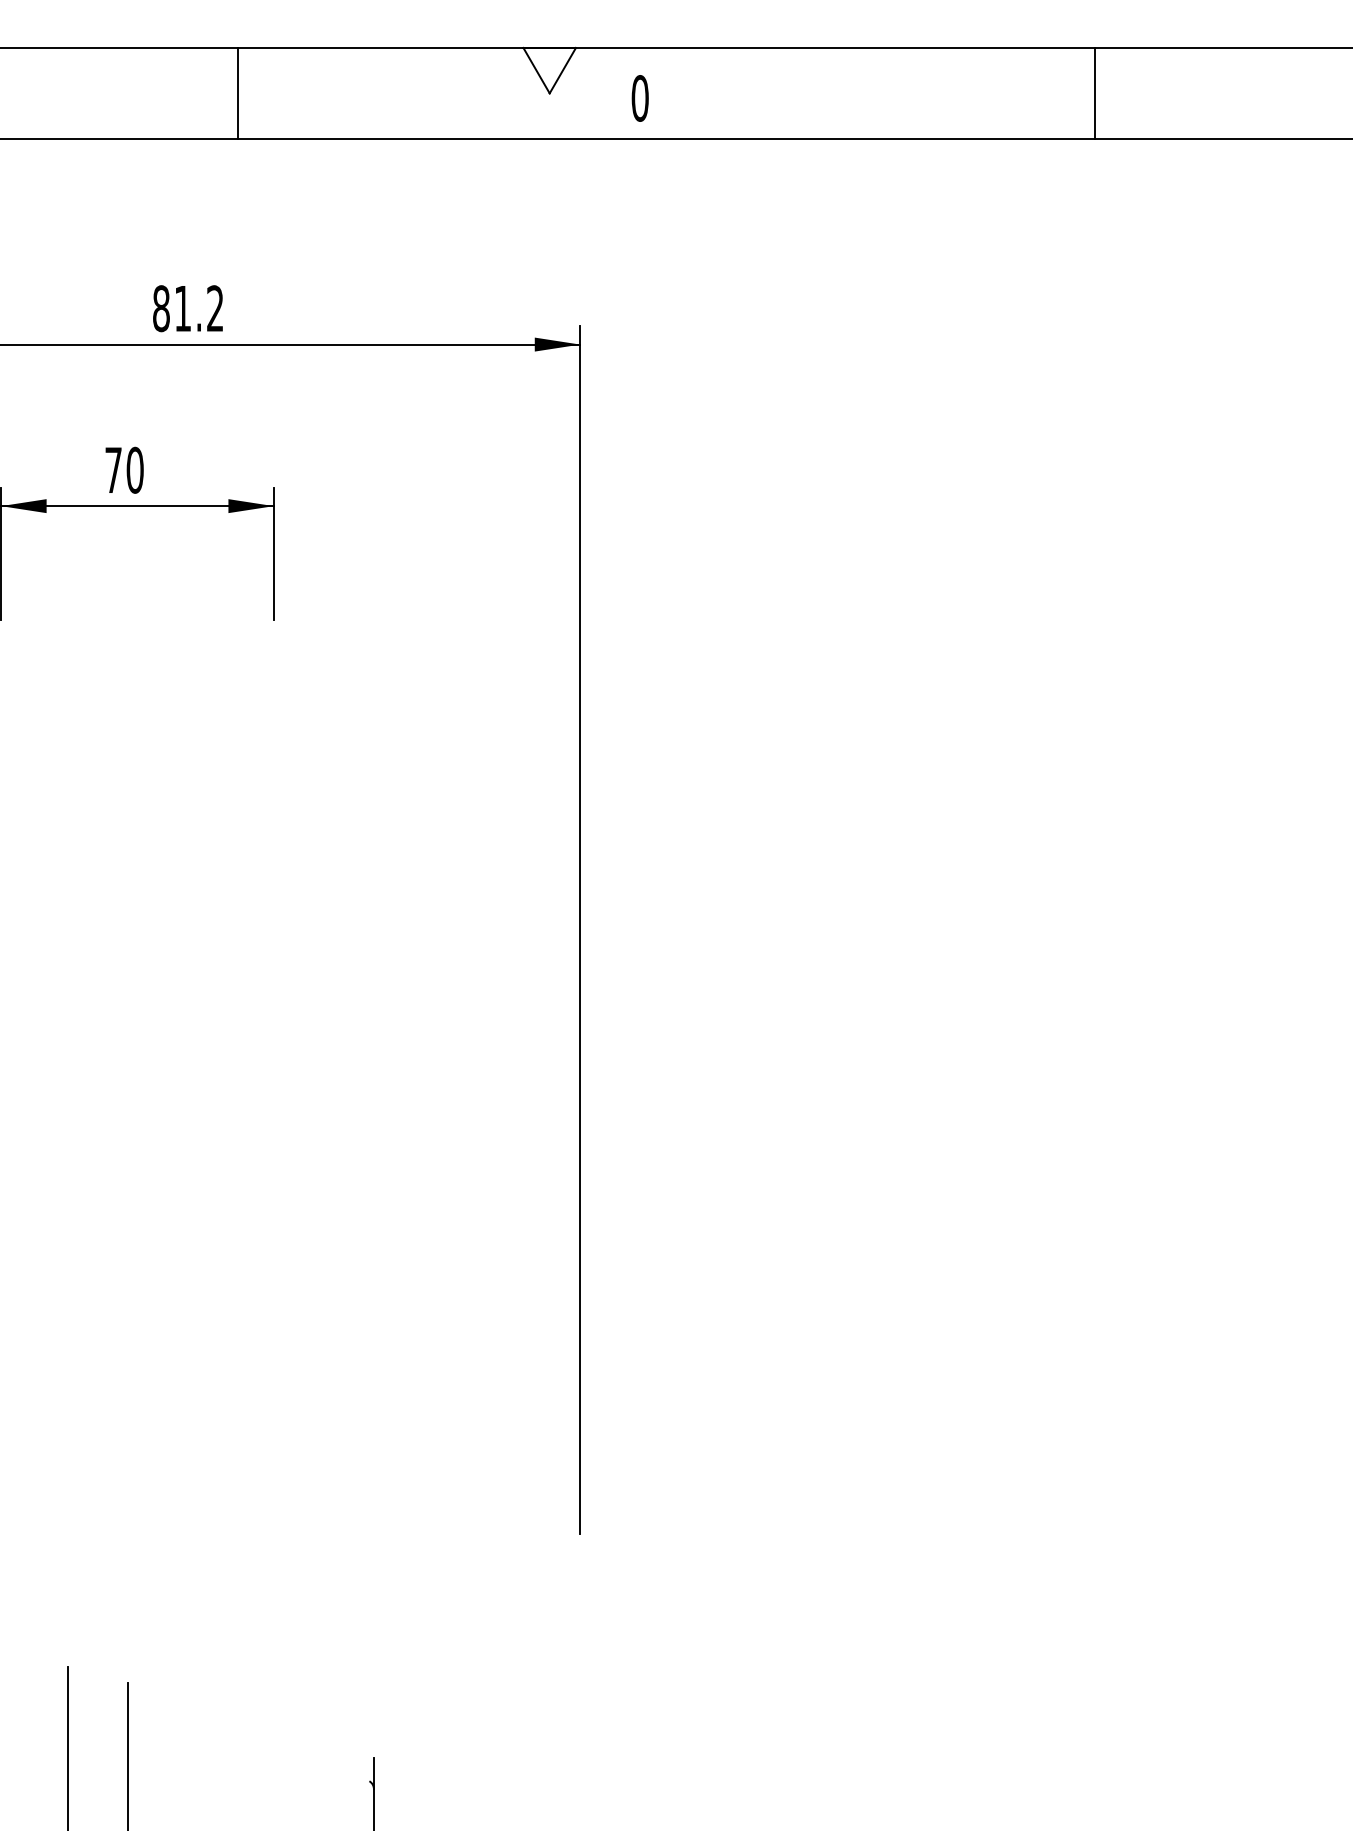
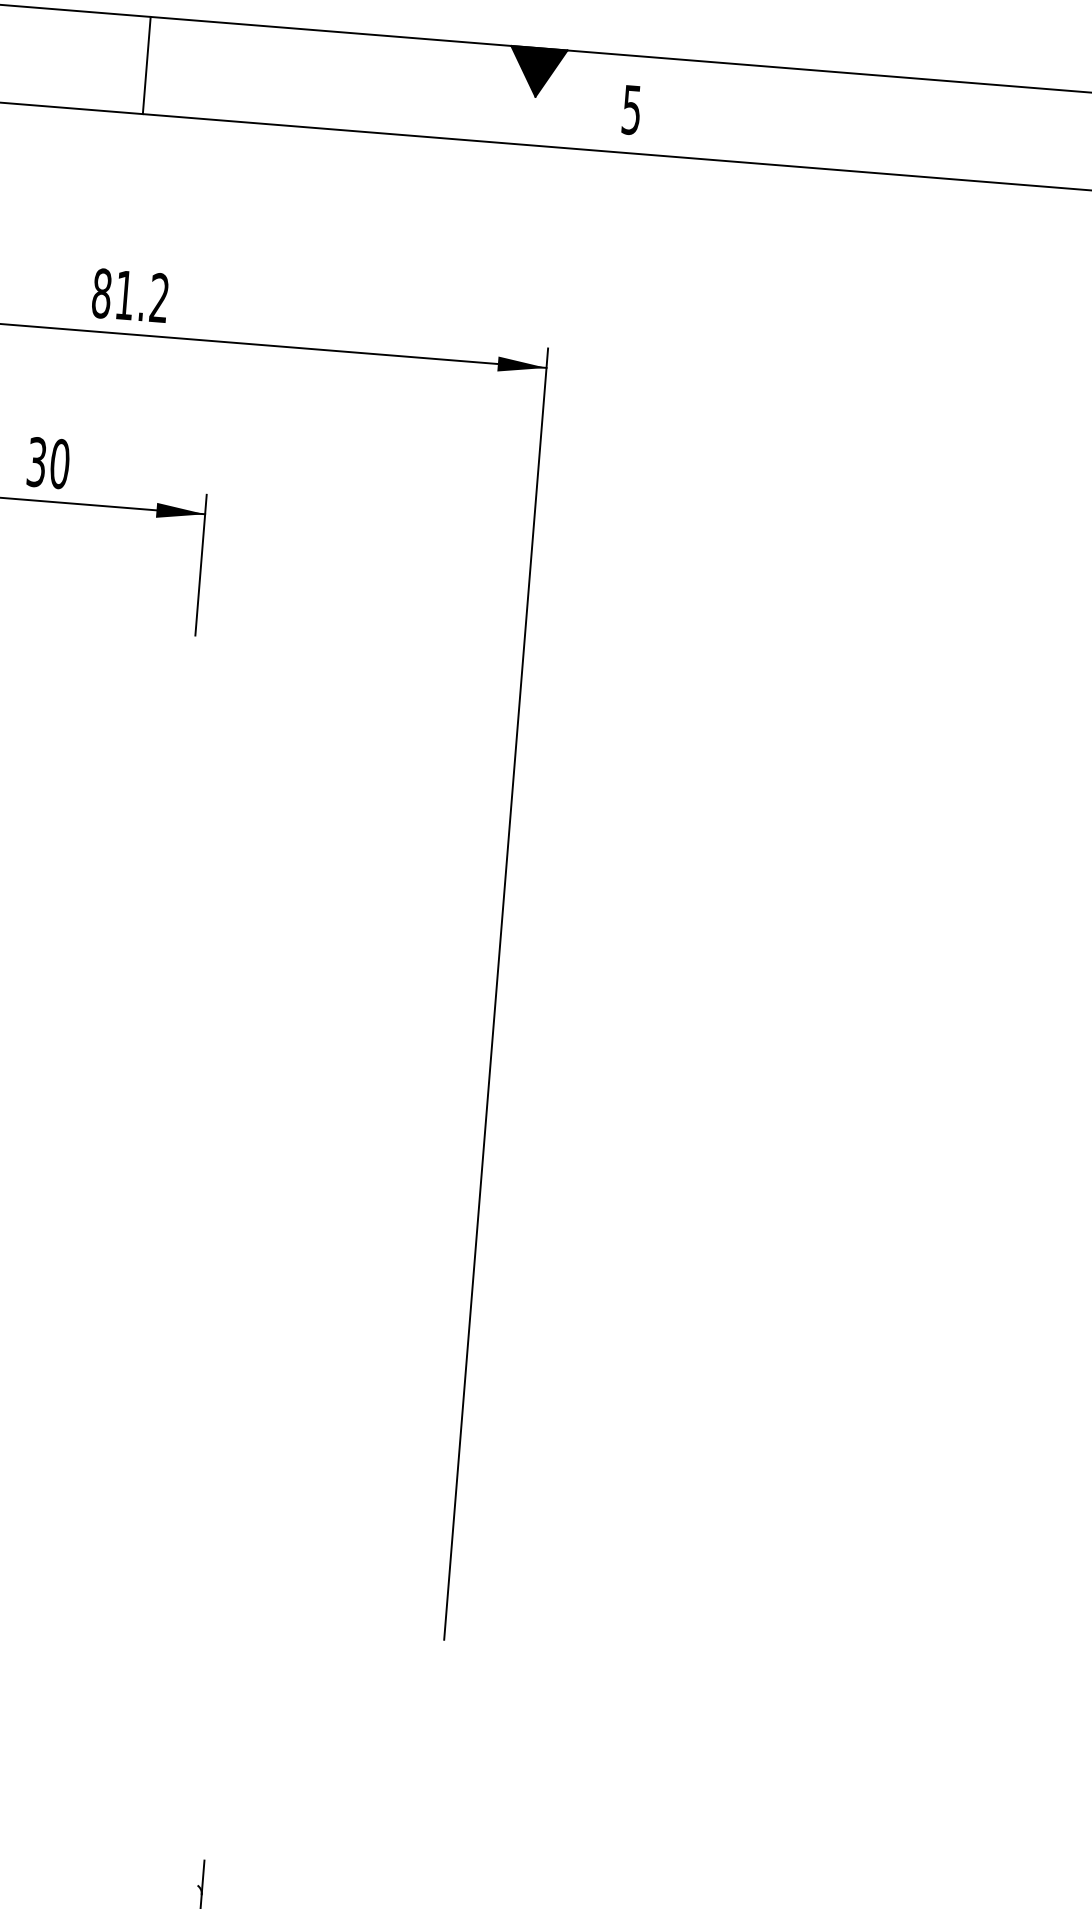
fill: (549, 70) -> (537, 72), added
line: (238, 92) -> (147, 64), moved
text: (639, 98) -> (631, 109), 0 -> 5
text: (113, 469) -> (36, 461), 70 -> 30

